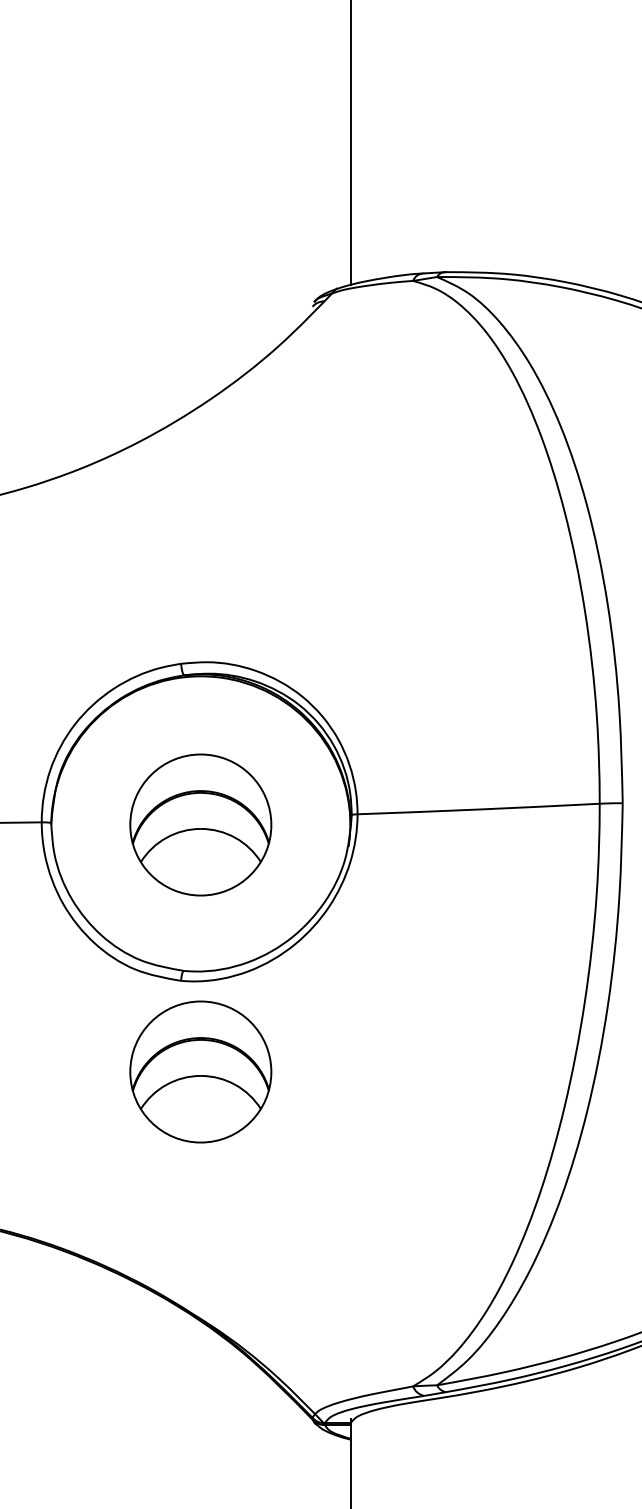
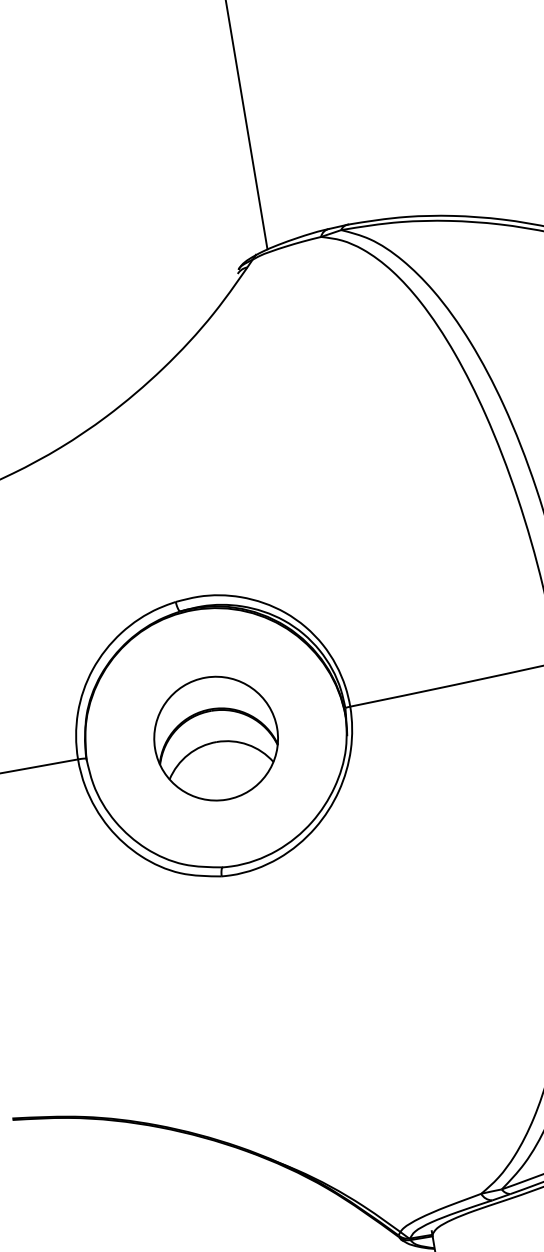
part: (200, 1071) -> (251, 952), removed

